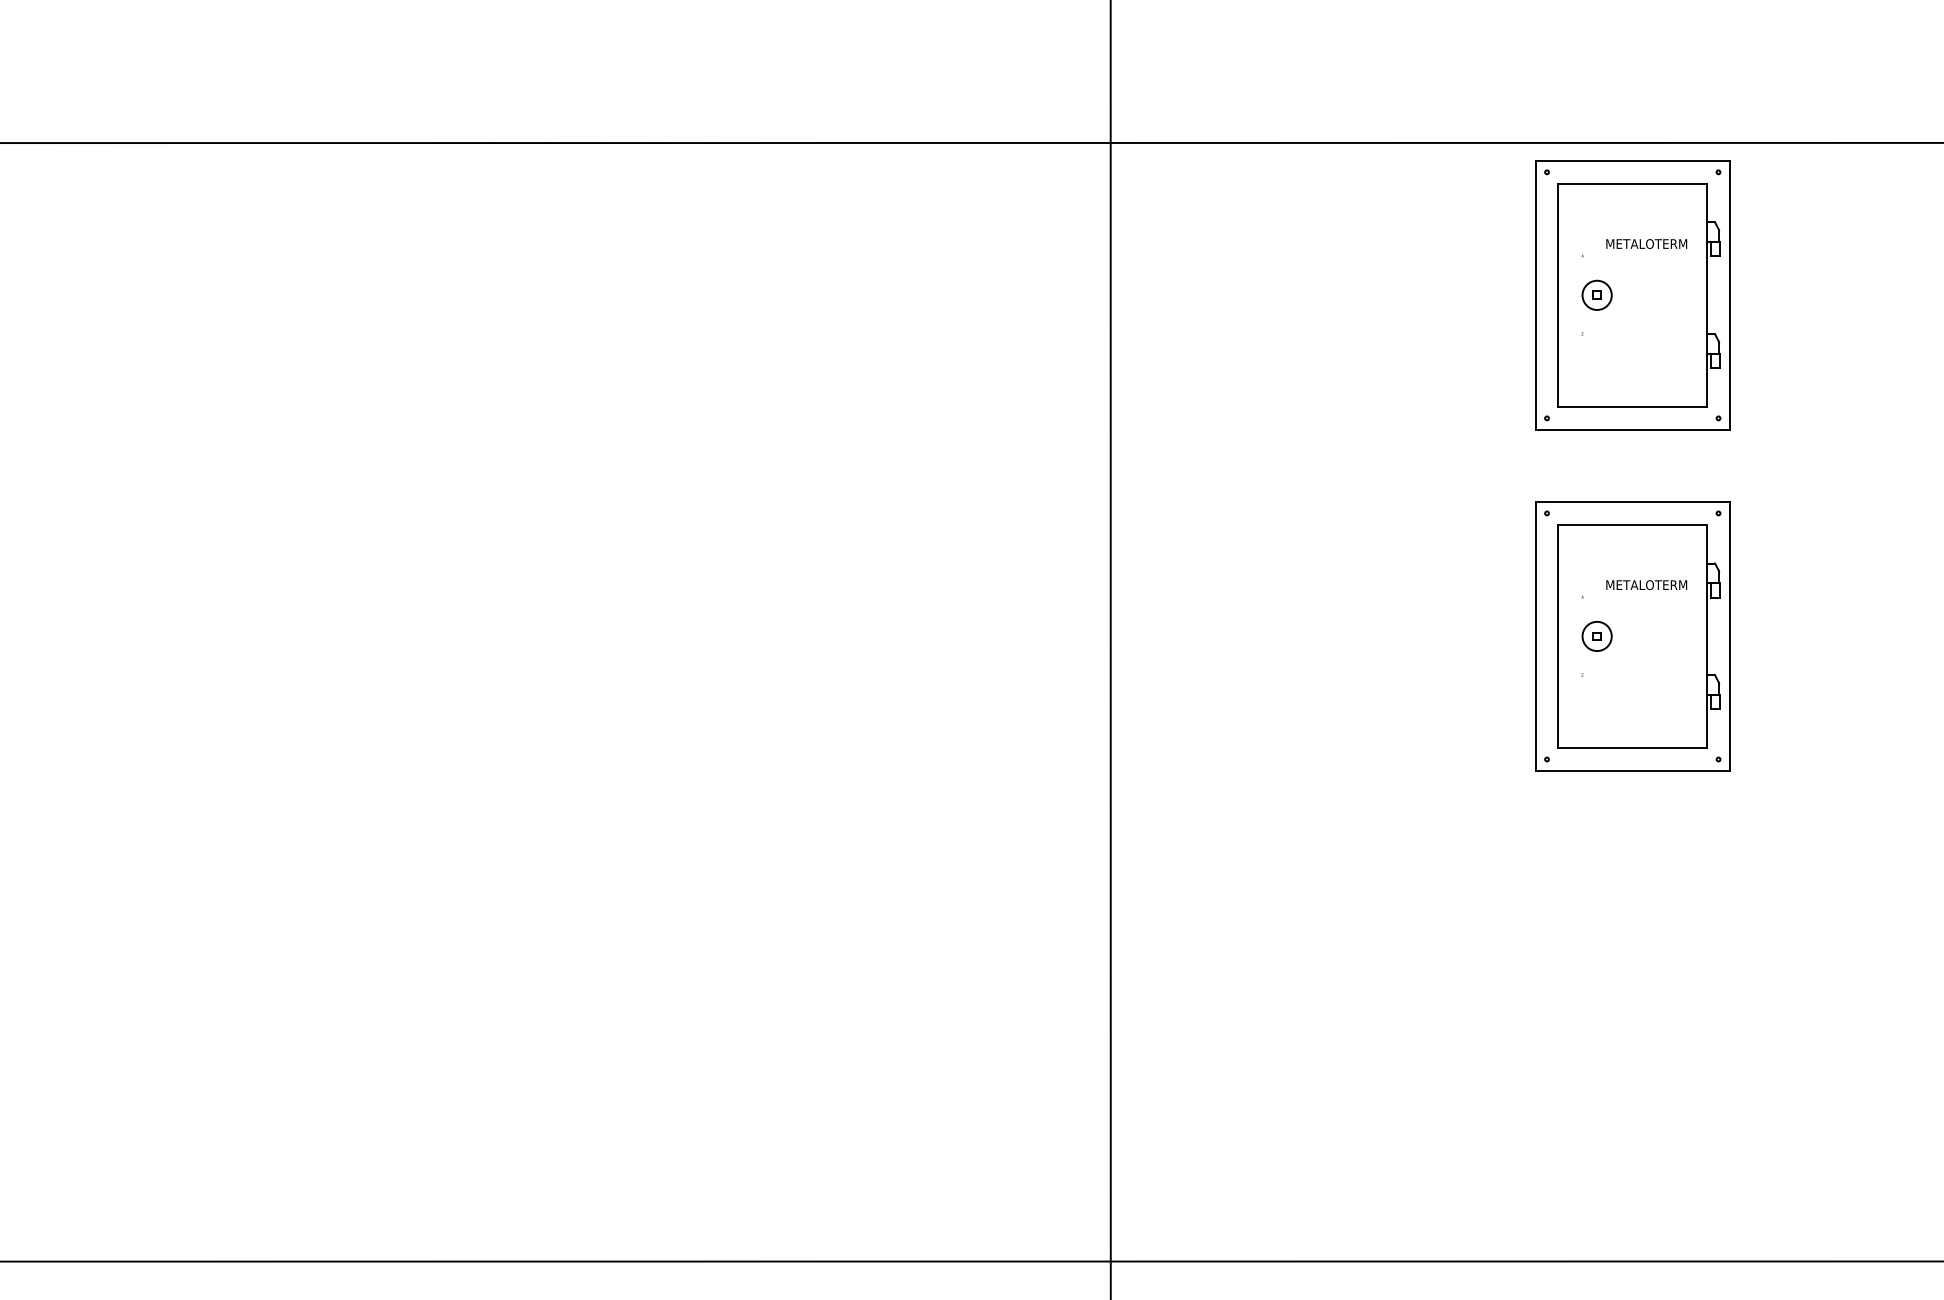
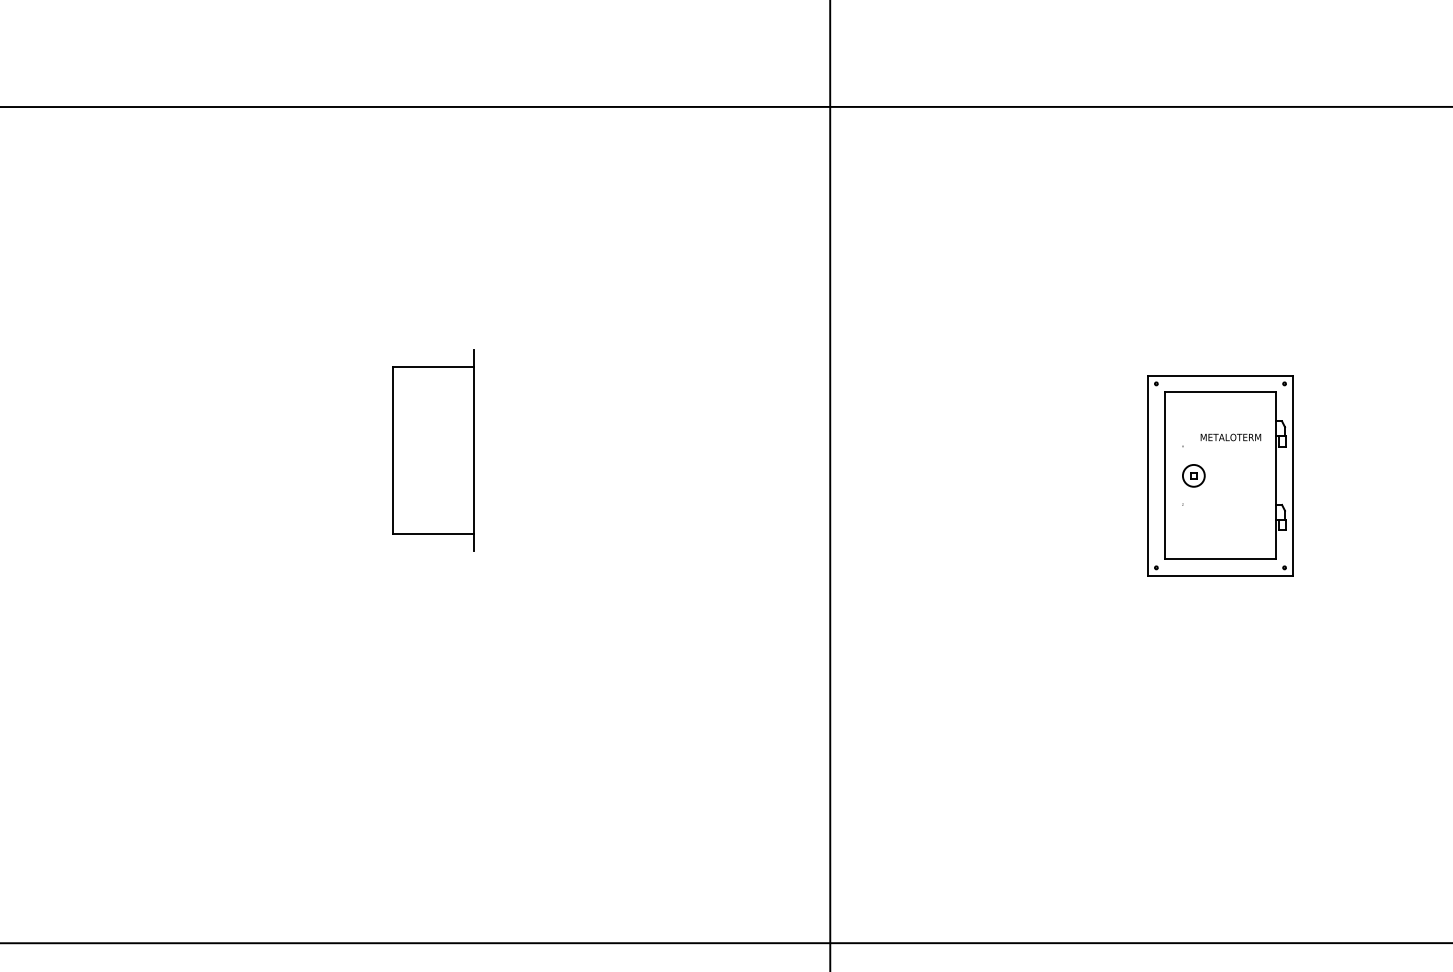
part: (1632, 294) -> (1220, 220), removed
part: (580, 602) -> (433, 450), added

